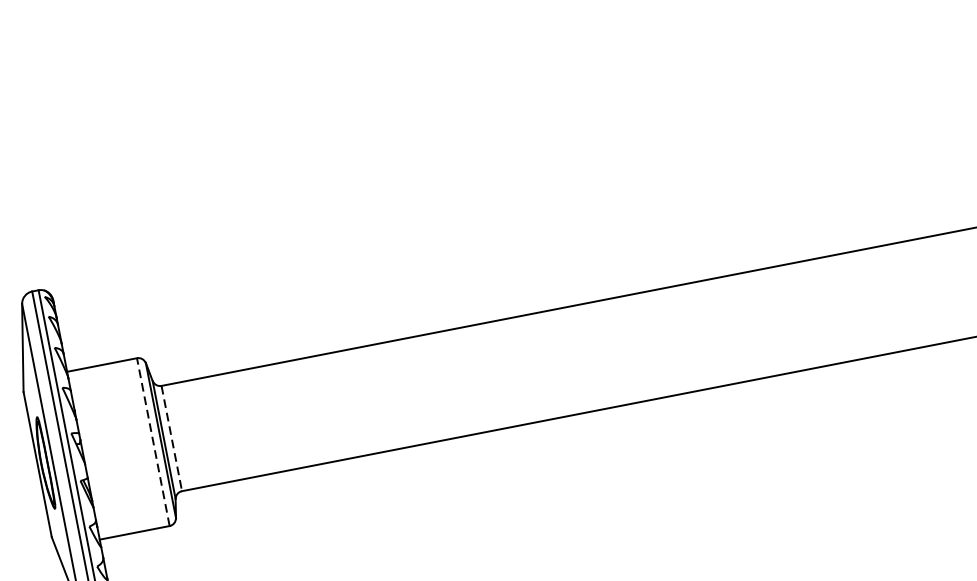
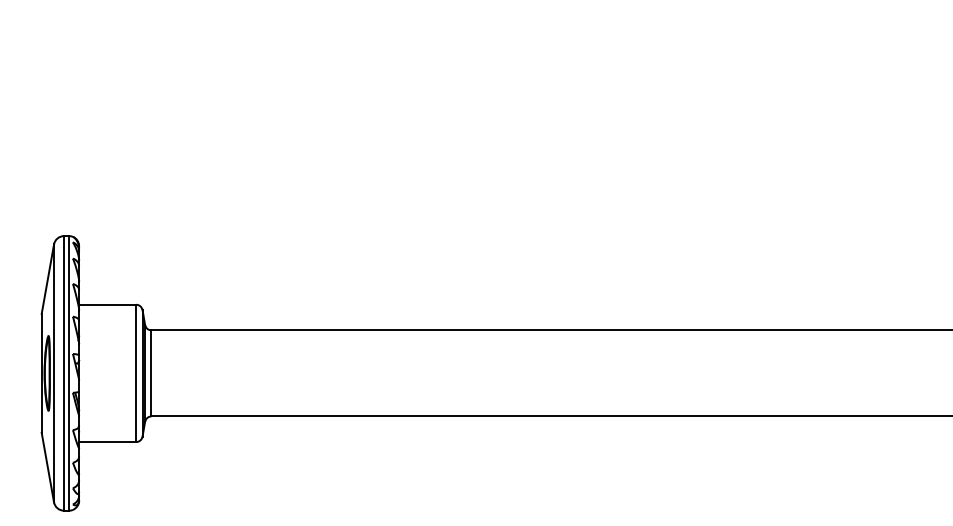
line: (171, 438) -> (151, 373), dashed -> solid
line: (153, 442) -> (136, 373), dashed -> solid

